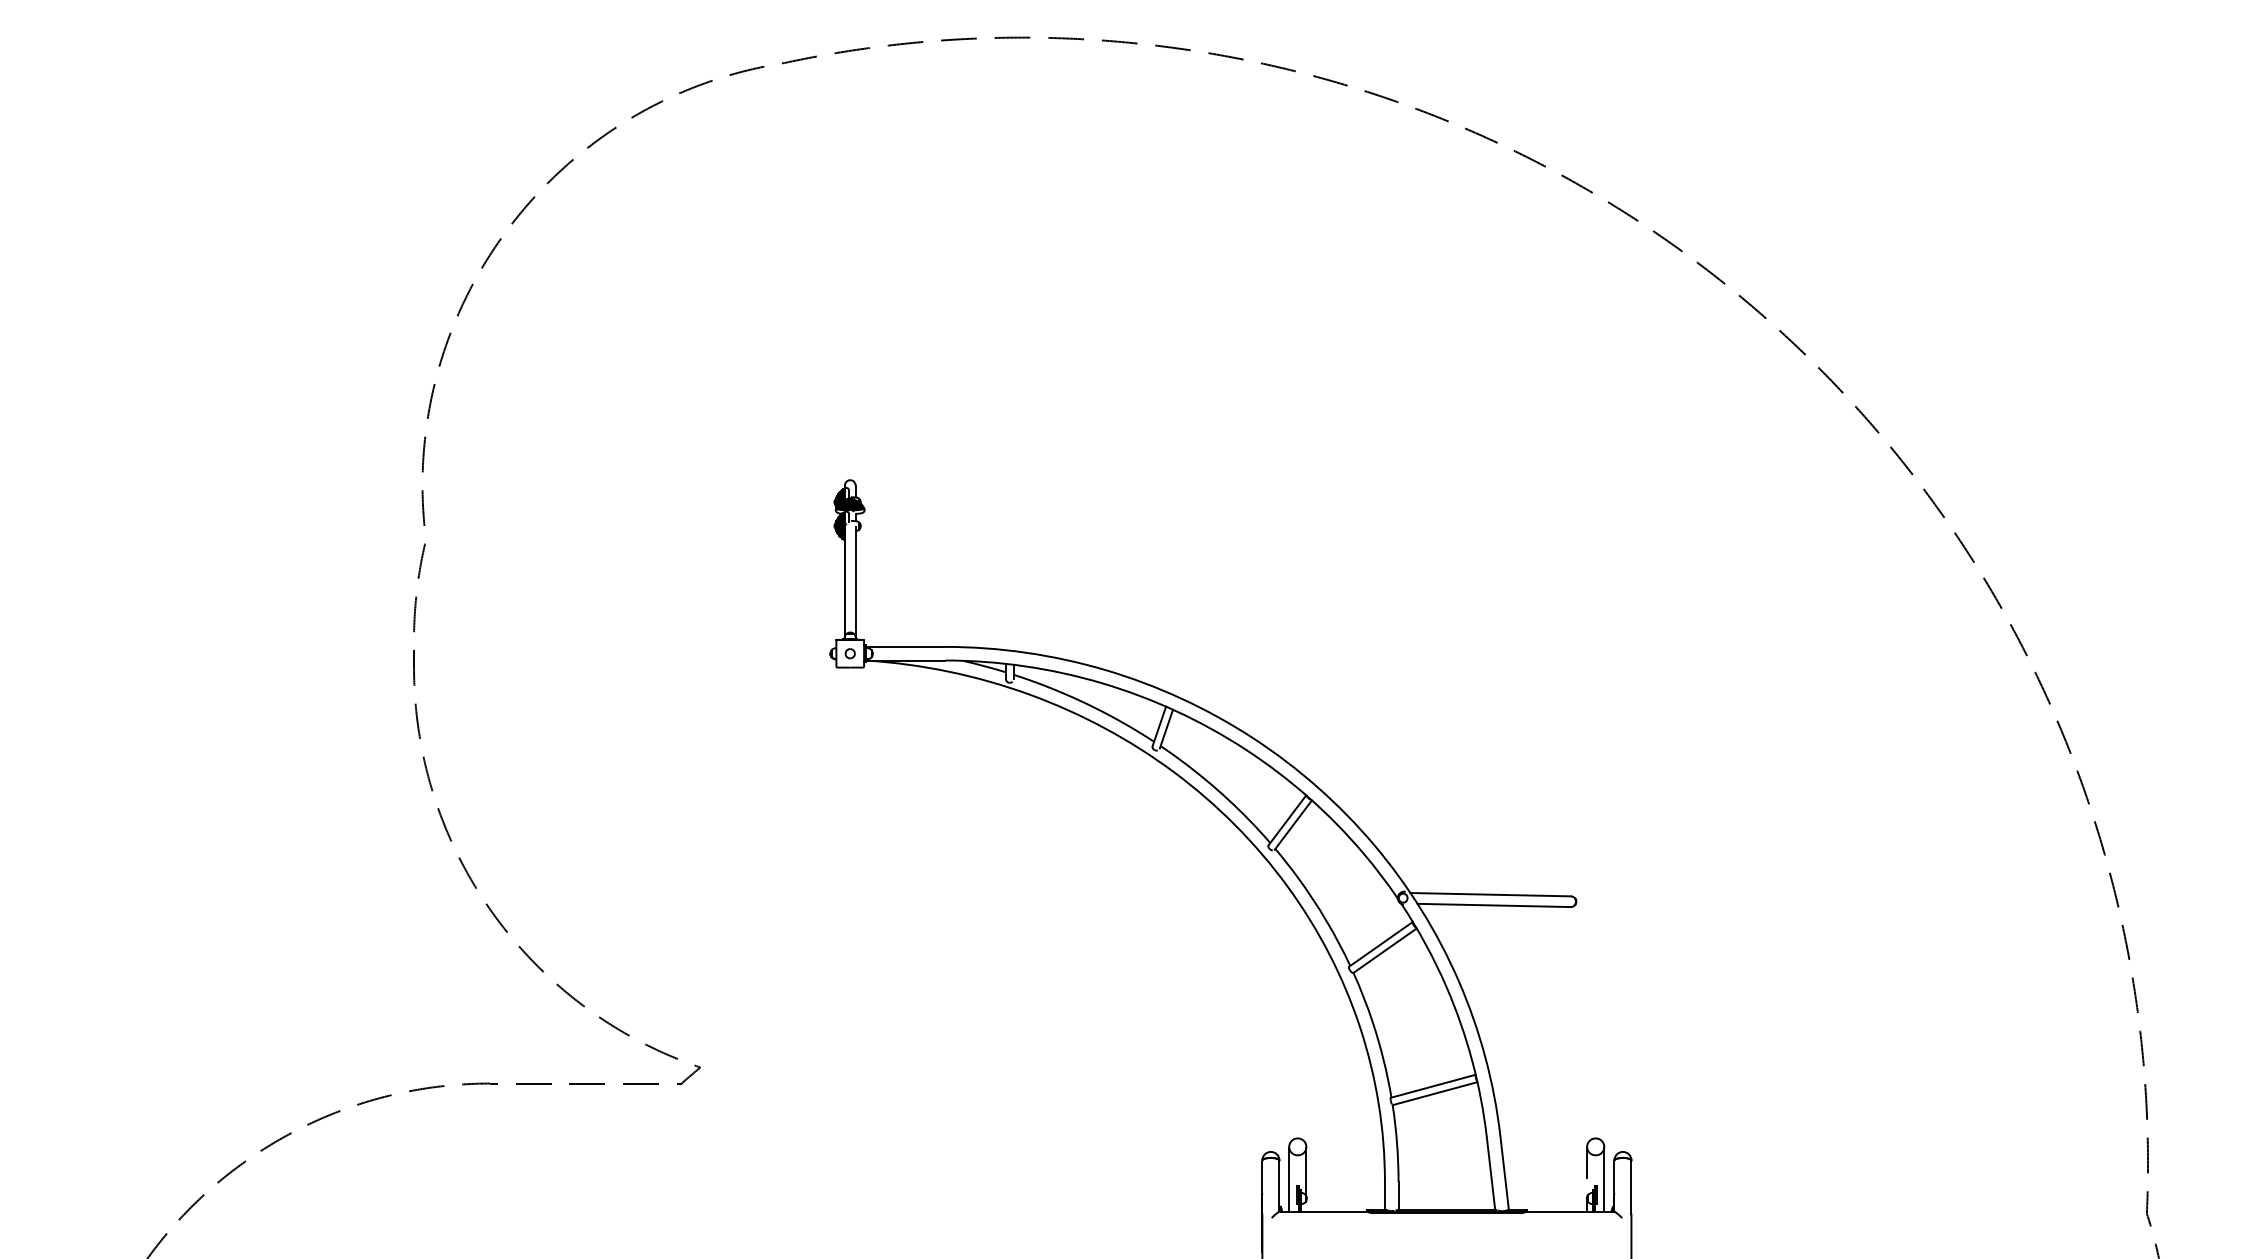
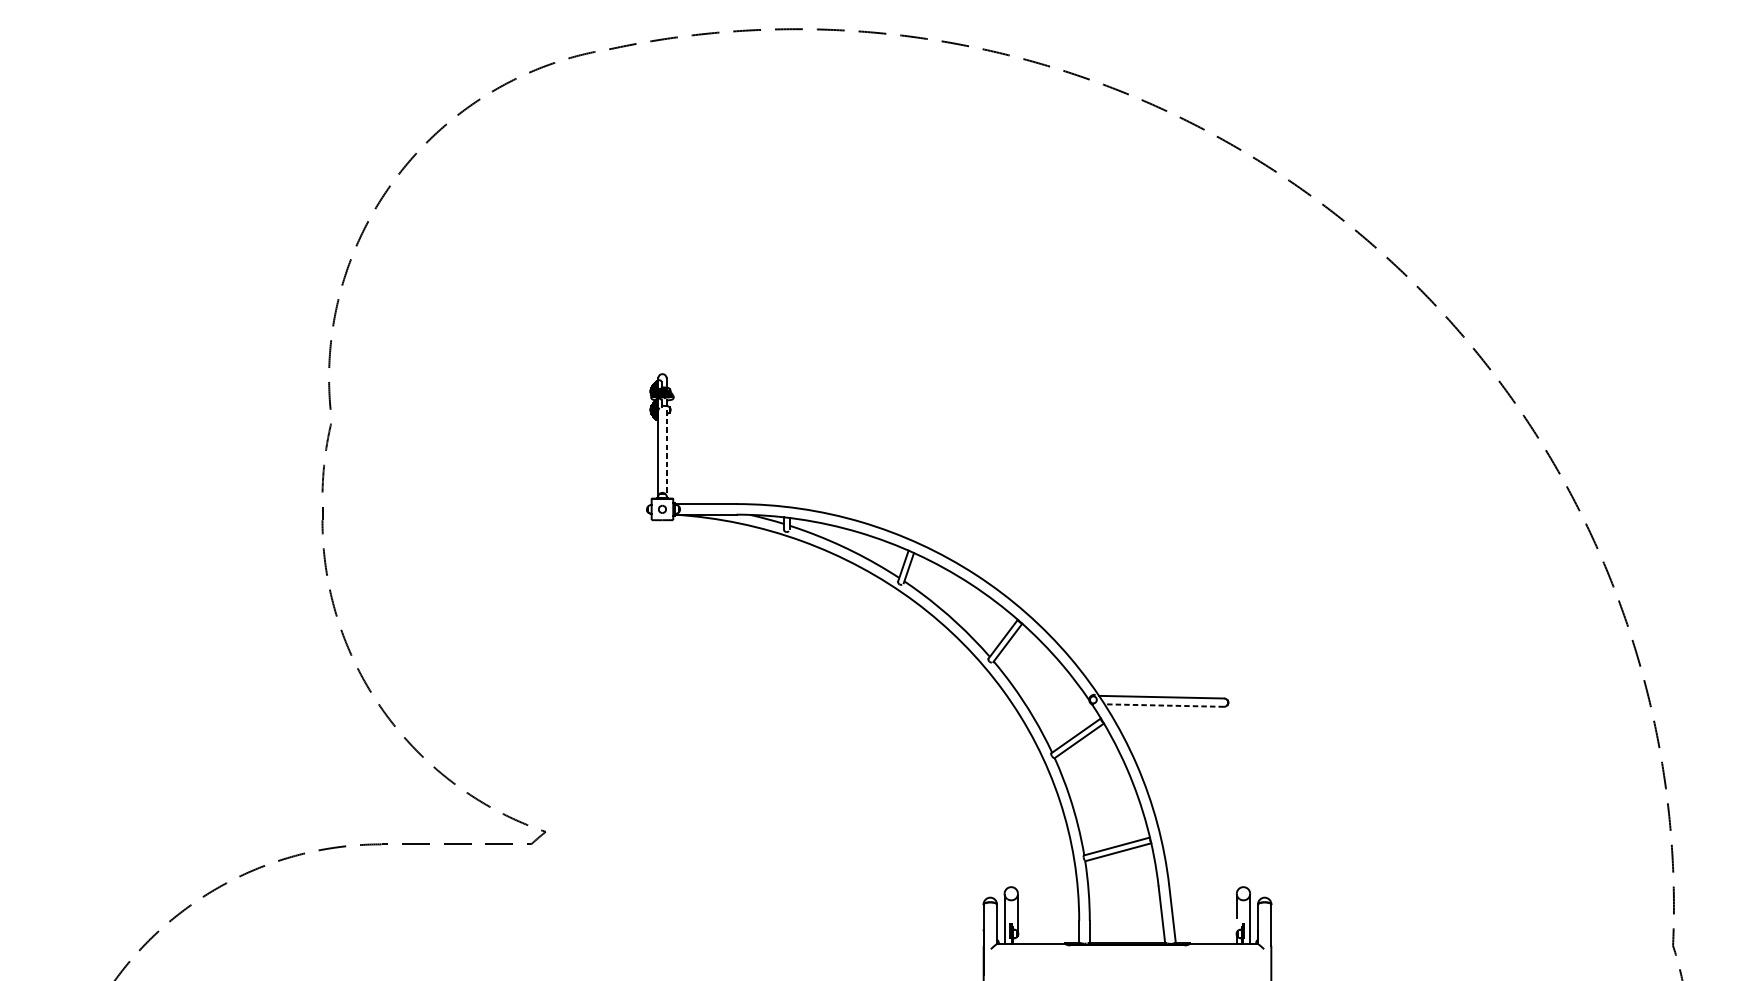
line: (855, 581) -> (666, 453), solid -> dashed
line: (1494, 905) -> (1164, 705), solid -> dashed

